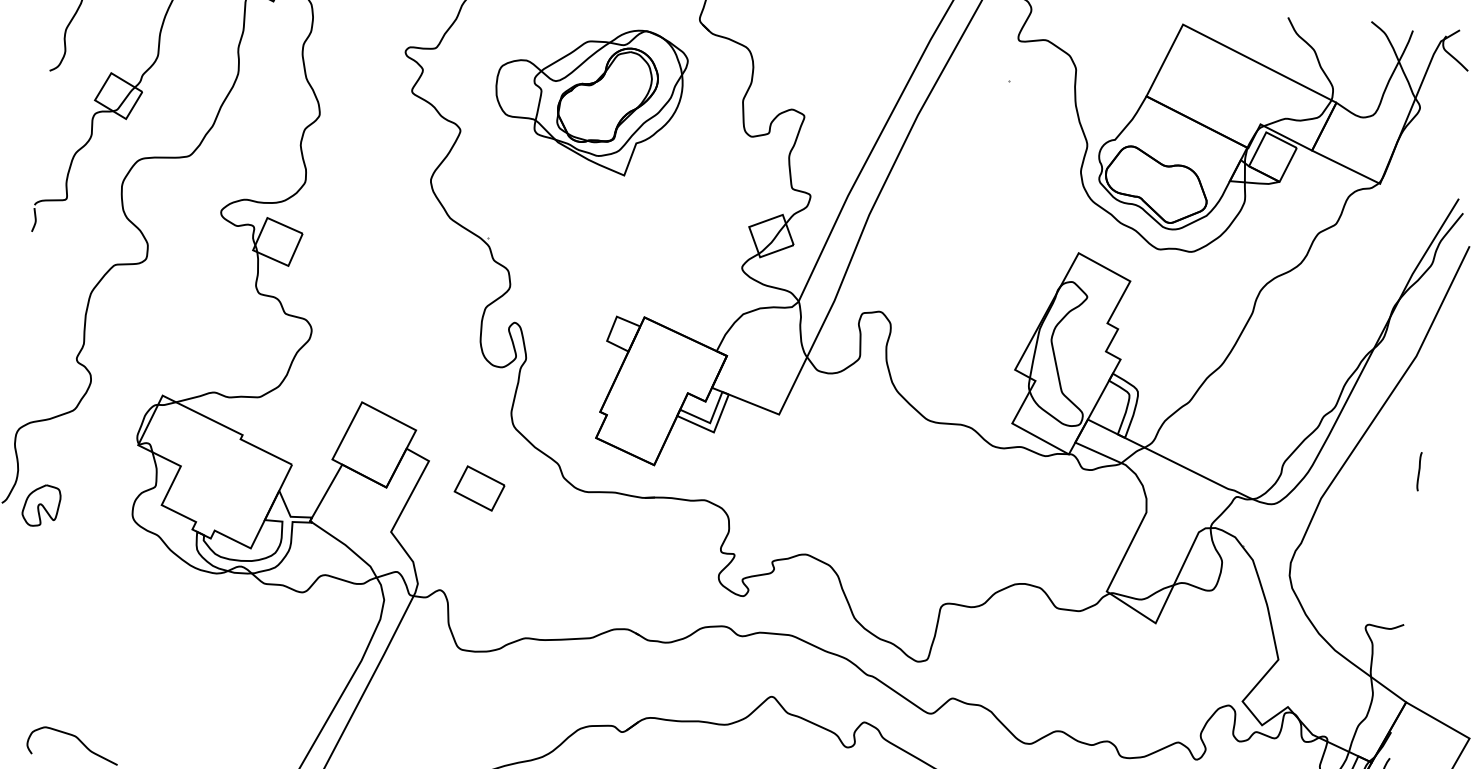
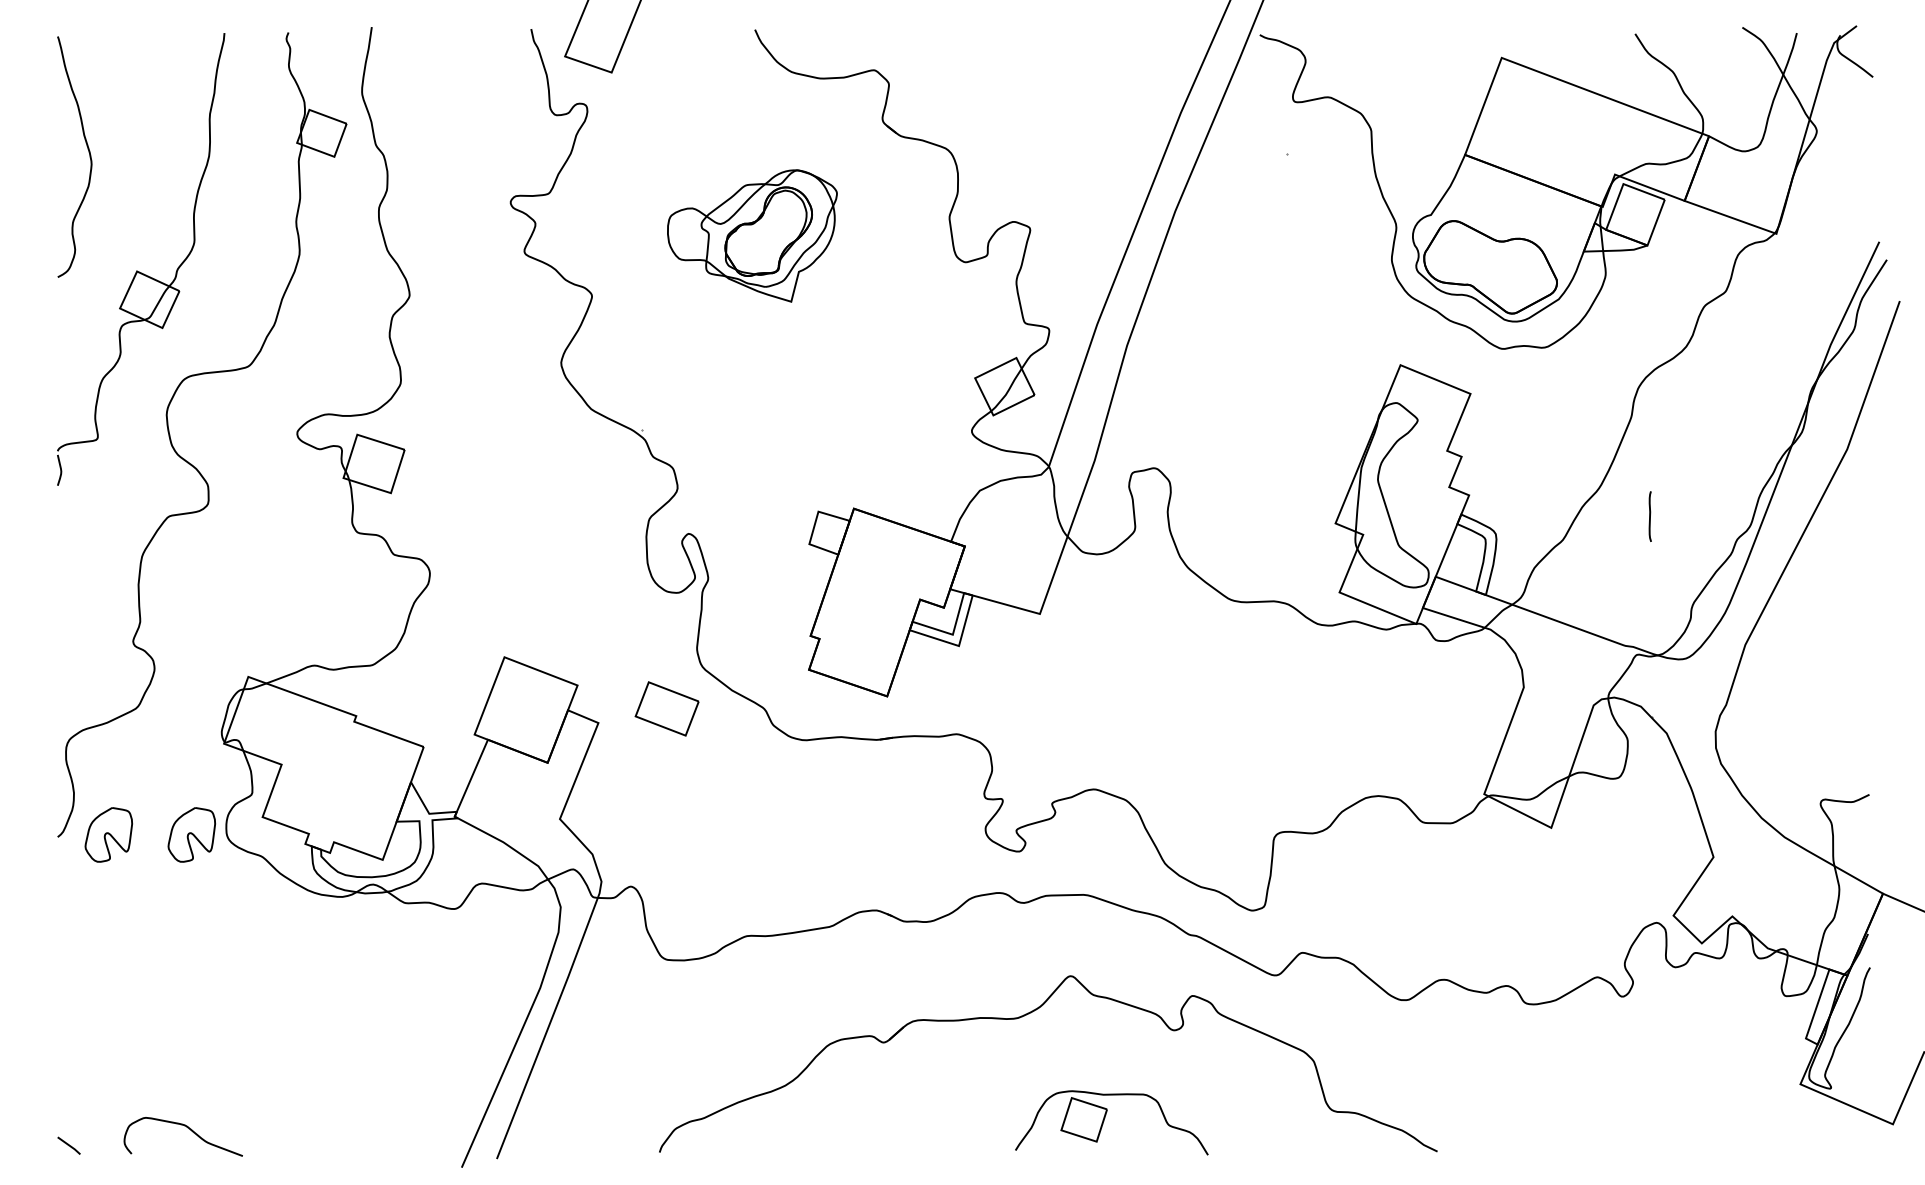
part: (589, 97) -> (752, 235), size x0.7
line: (1418, 471) -> (1649, 516), moved
part: (479, 488) -> (666, 708), moved
part: (105, 512) -> (191, 834), added

